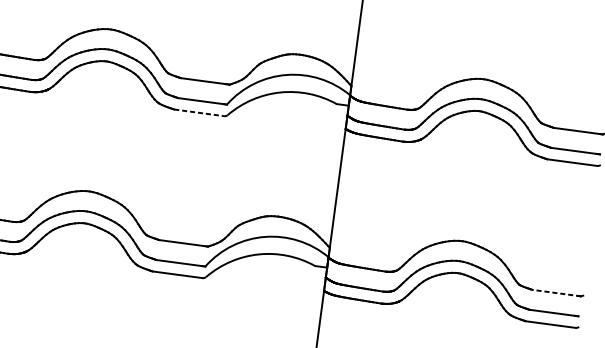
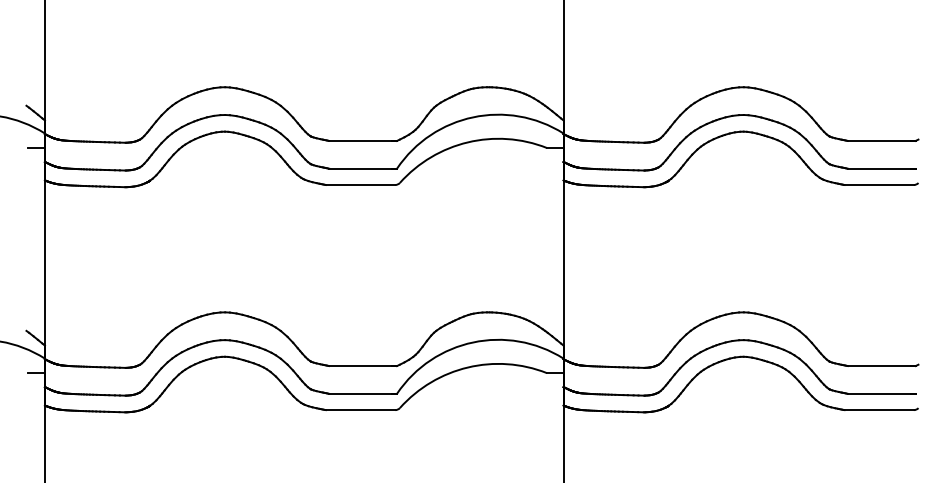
line: (199, 113) -> (360, 185), dashed -> solid
line: (556, 293) -> (881, 366), dashed -> solid

